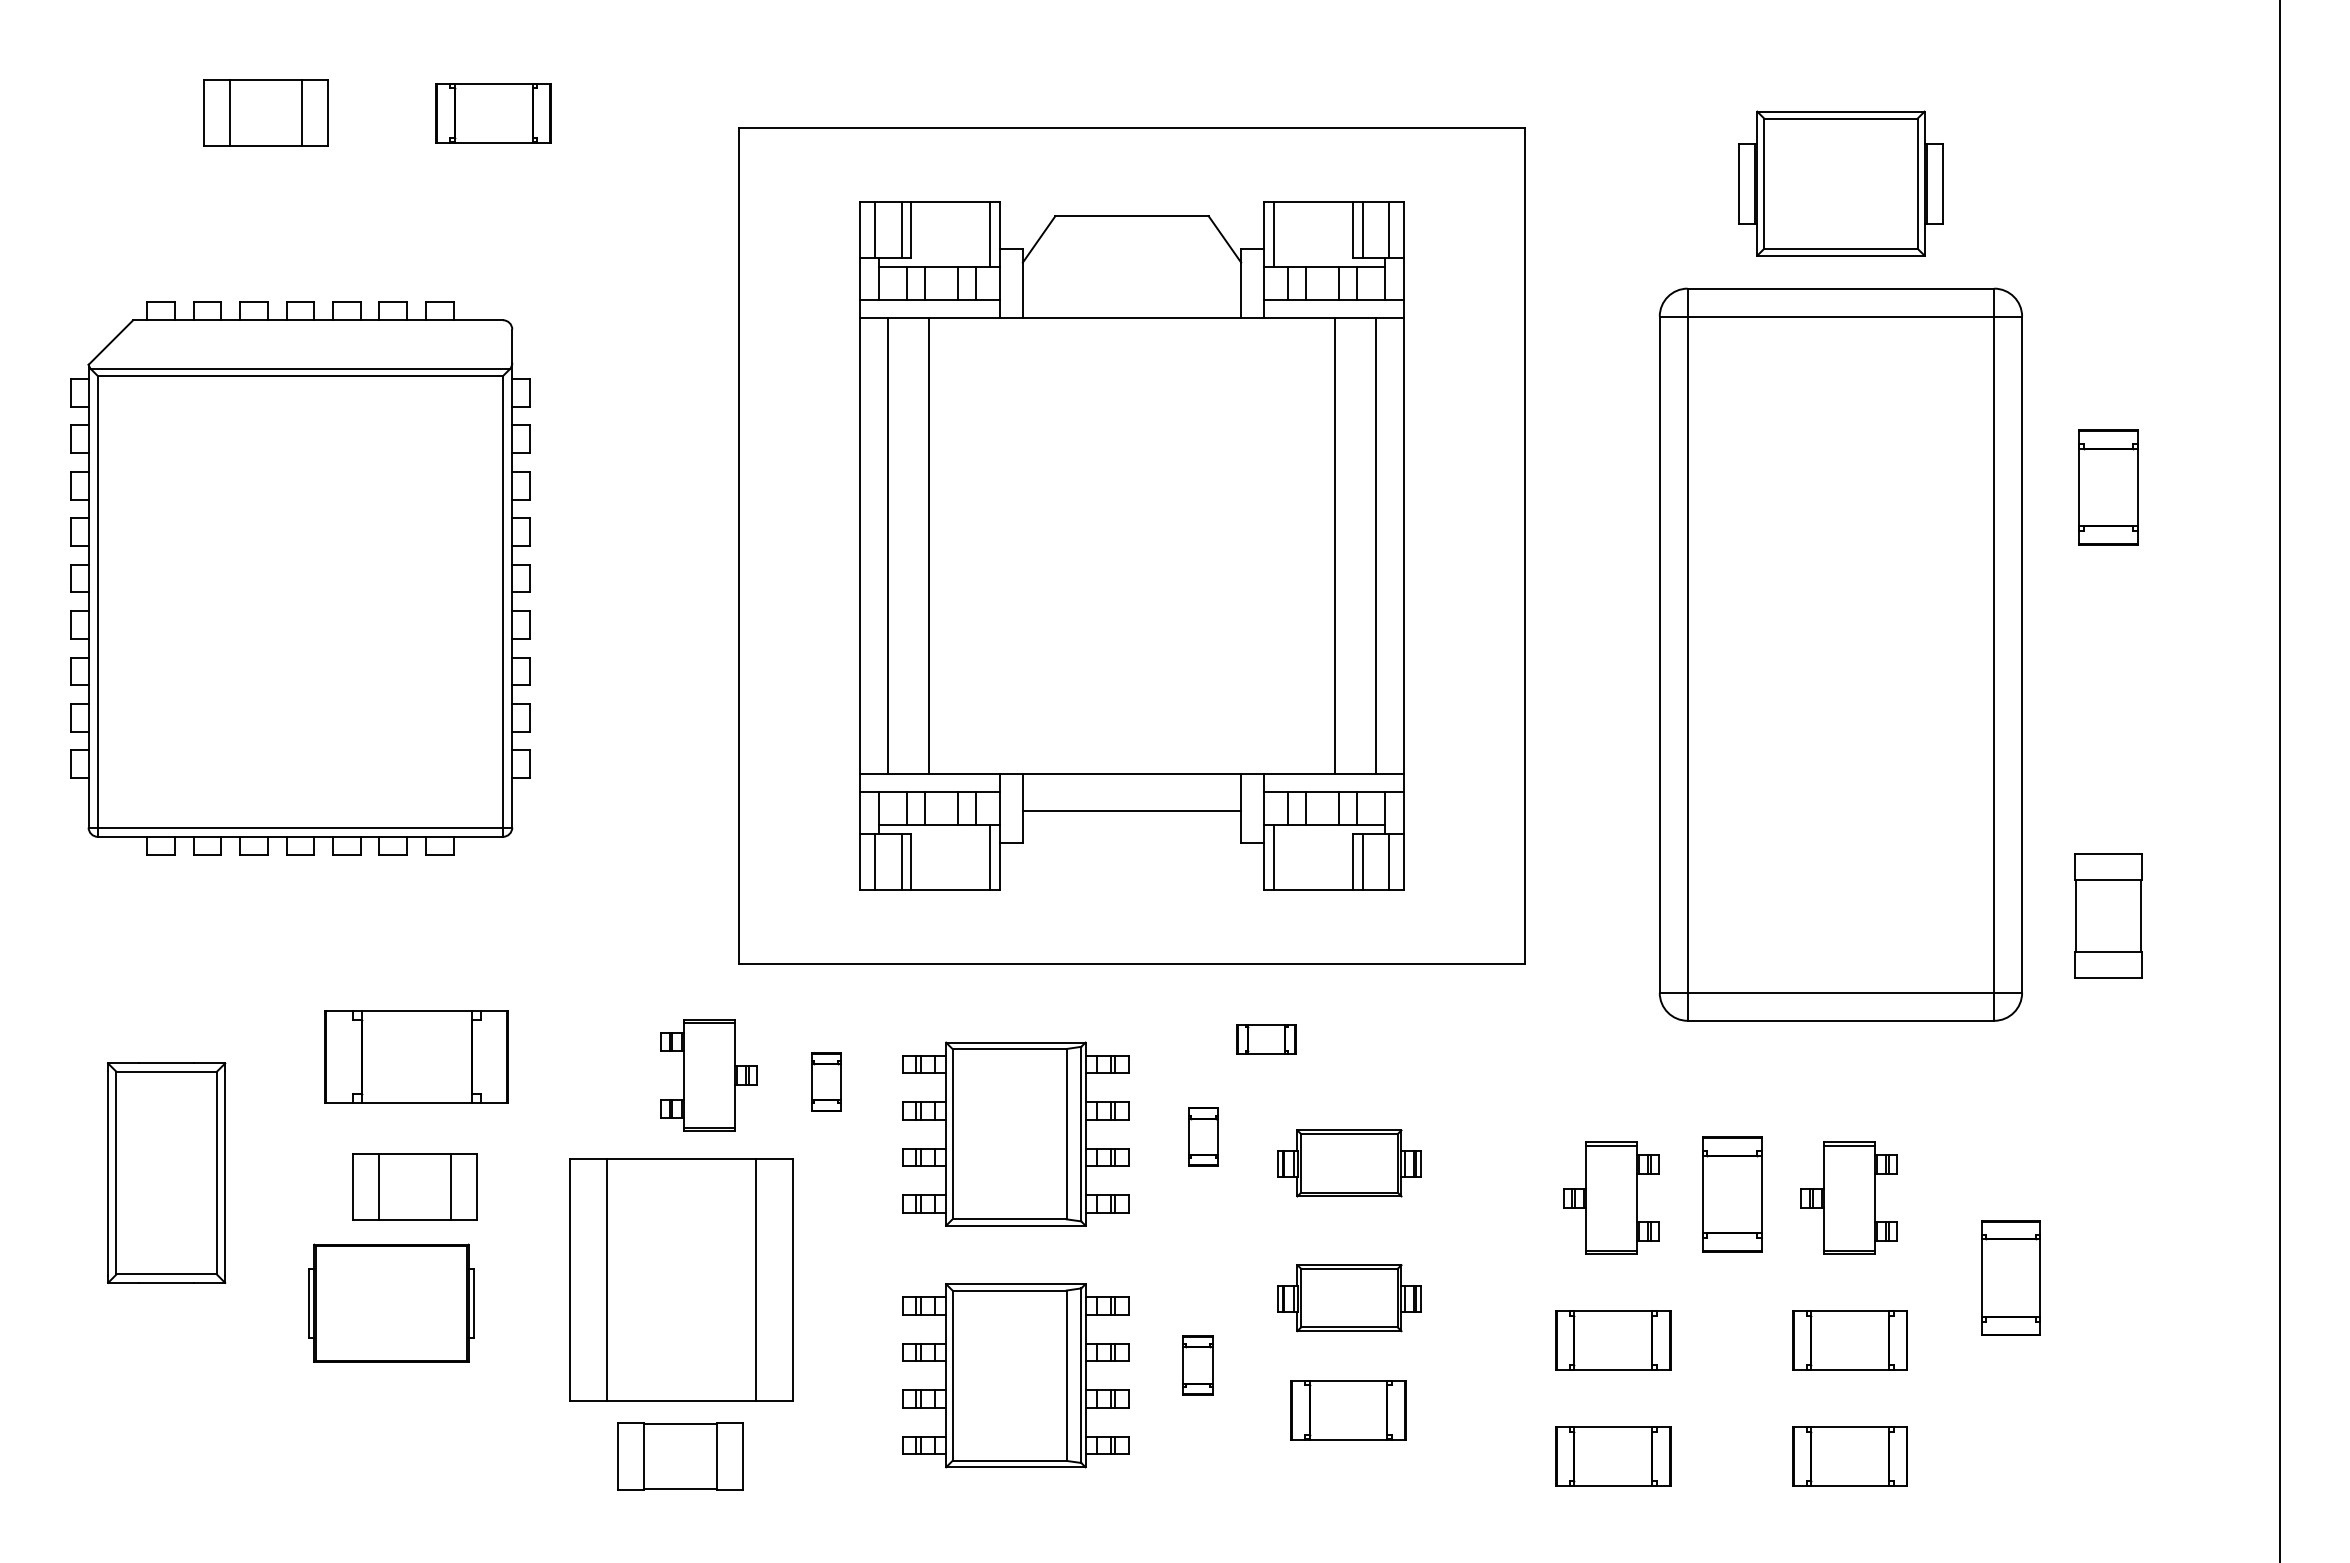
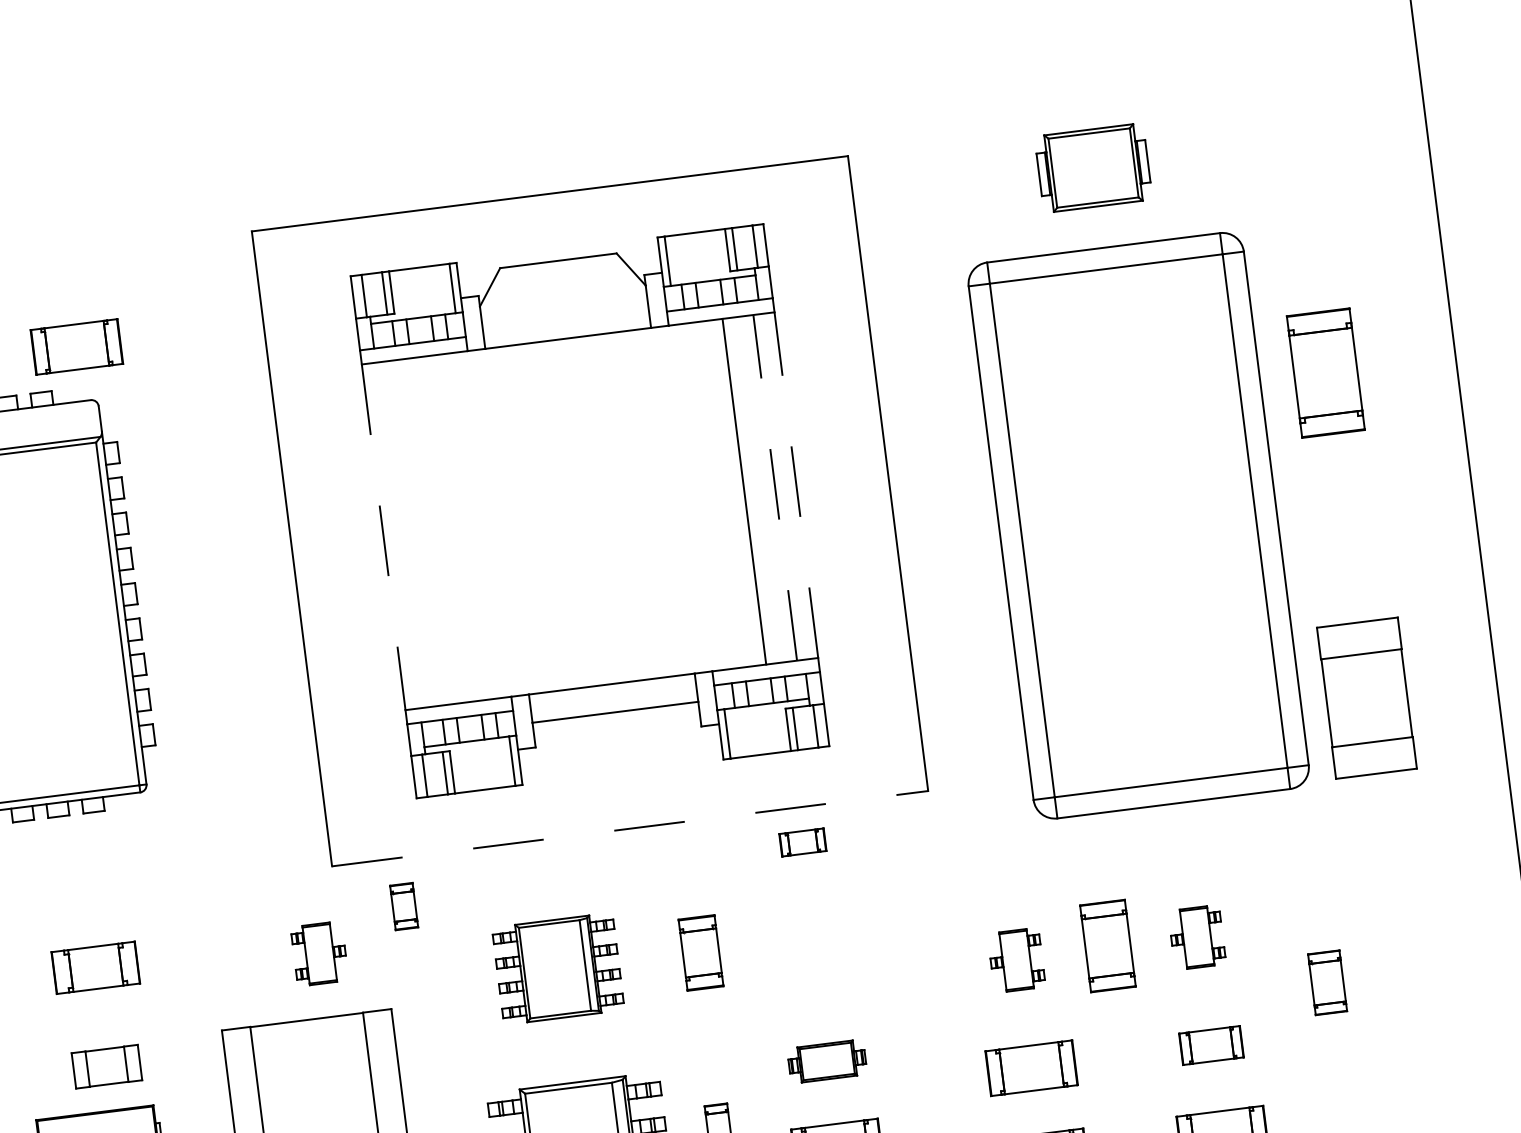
part: (493, 113) -> (76, 347), moved
part: (1840, 183) -> (1093, 168), size x0.7
part: (2108, 487) -> (1325, 373), size x1.4
line: (888, 545) -> (405, 534), removed
line: (928, 545) -> (435, 530), removed
line: (860, 546) -> (383, 537), solid -> dashed
line: (1375, 546) -> (774, 488), solid -> dashed
line: (1403, 546) -> (796, 485), solid -> dashed
part: (2108, 915) -> (1366, 698), size x1.6
line: (1132, 964) -> (630, 828), solid -> dashed
part: (1266, 1039) -> (802, 842), moved
part: (416, 1056) -> (95, 967), size x0.6
part: (708, 1075) -> (319, 953), size x0.7
part: (826, 1081) -> (404, 906), moved
part: (1015, 1133) -> (557, 968), size x0.7
part: (1203, 1136) -> (700, 952), size x1.6
part: (1349, 1163) -> (814, 959), removed
part: (414, 1186) -> (106, 1066), size x0.7
part: (1611, 1197) -> (1016, 959), size x0.7
part: (1848, 1197) -> (1196, 937), size x0.7
part: (2010, 1277) -> (1327, 982), size x0.7
part: (1349, 1298) -> (827, 1061), size x0.7
part: (1849, 1340) -> (1210, 1045), size x0.7

